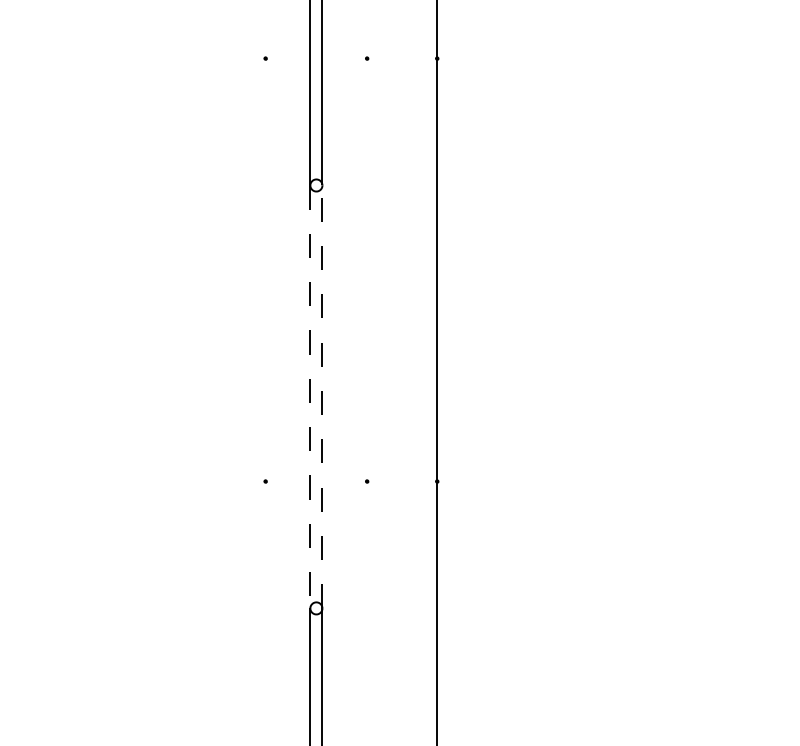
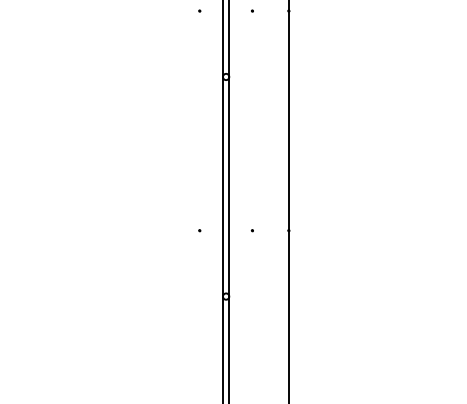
line: (309, 396) -> (222, 186), dashed -> solid
line: (322, 396) -> (229, 186), dashed -> solid

